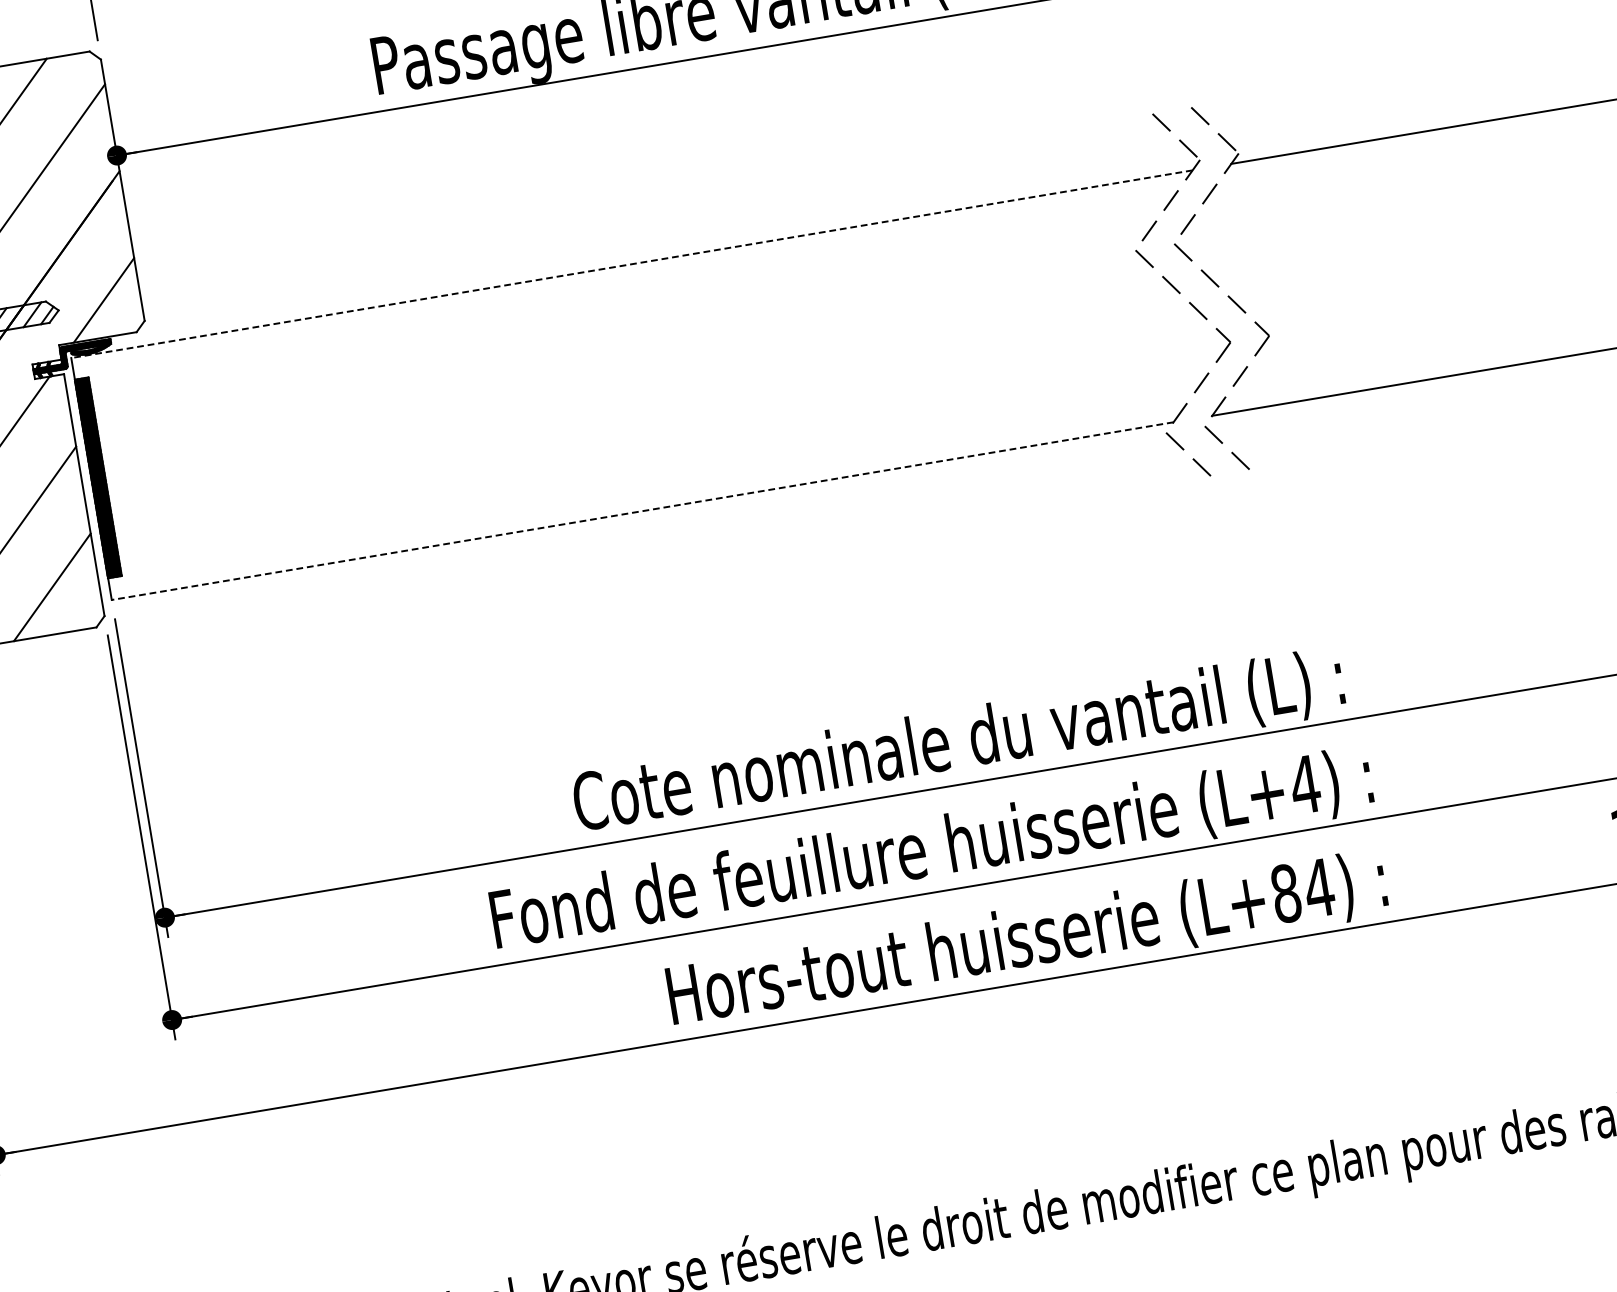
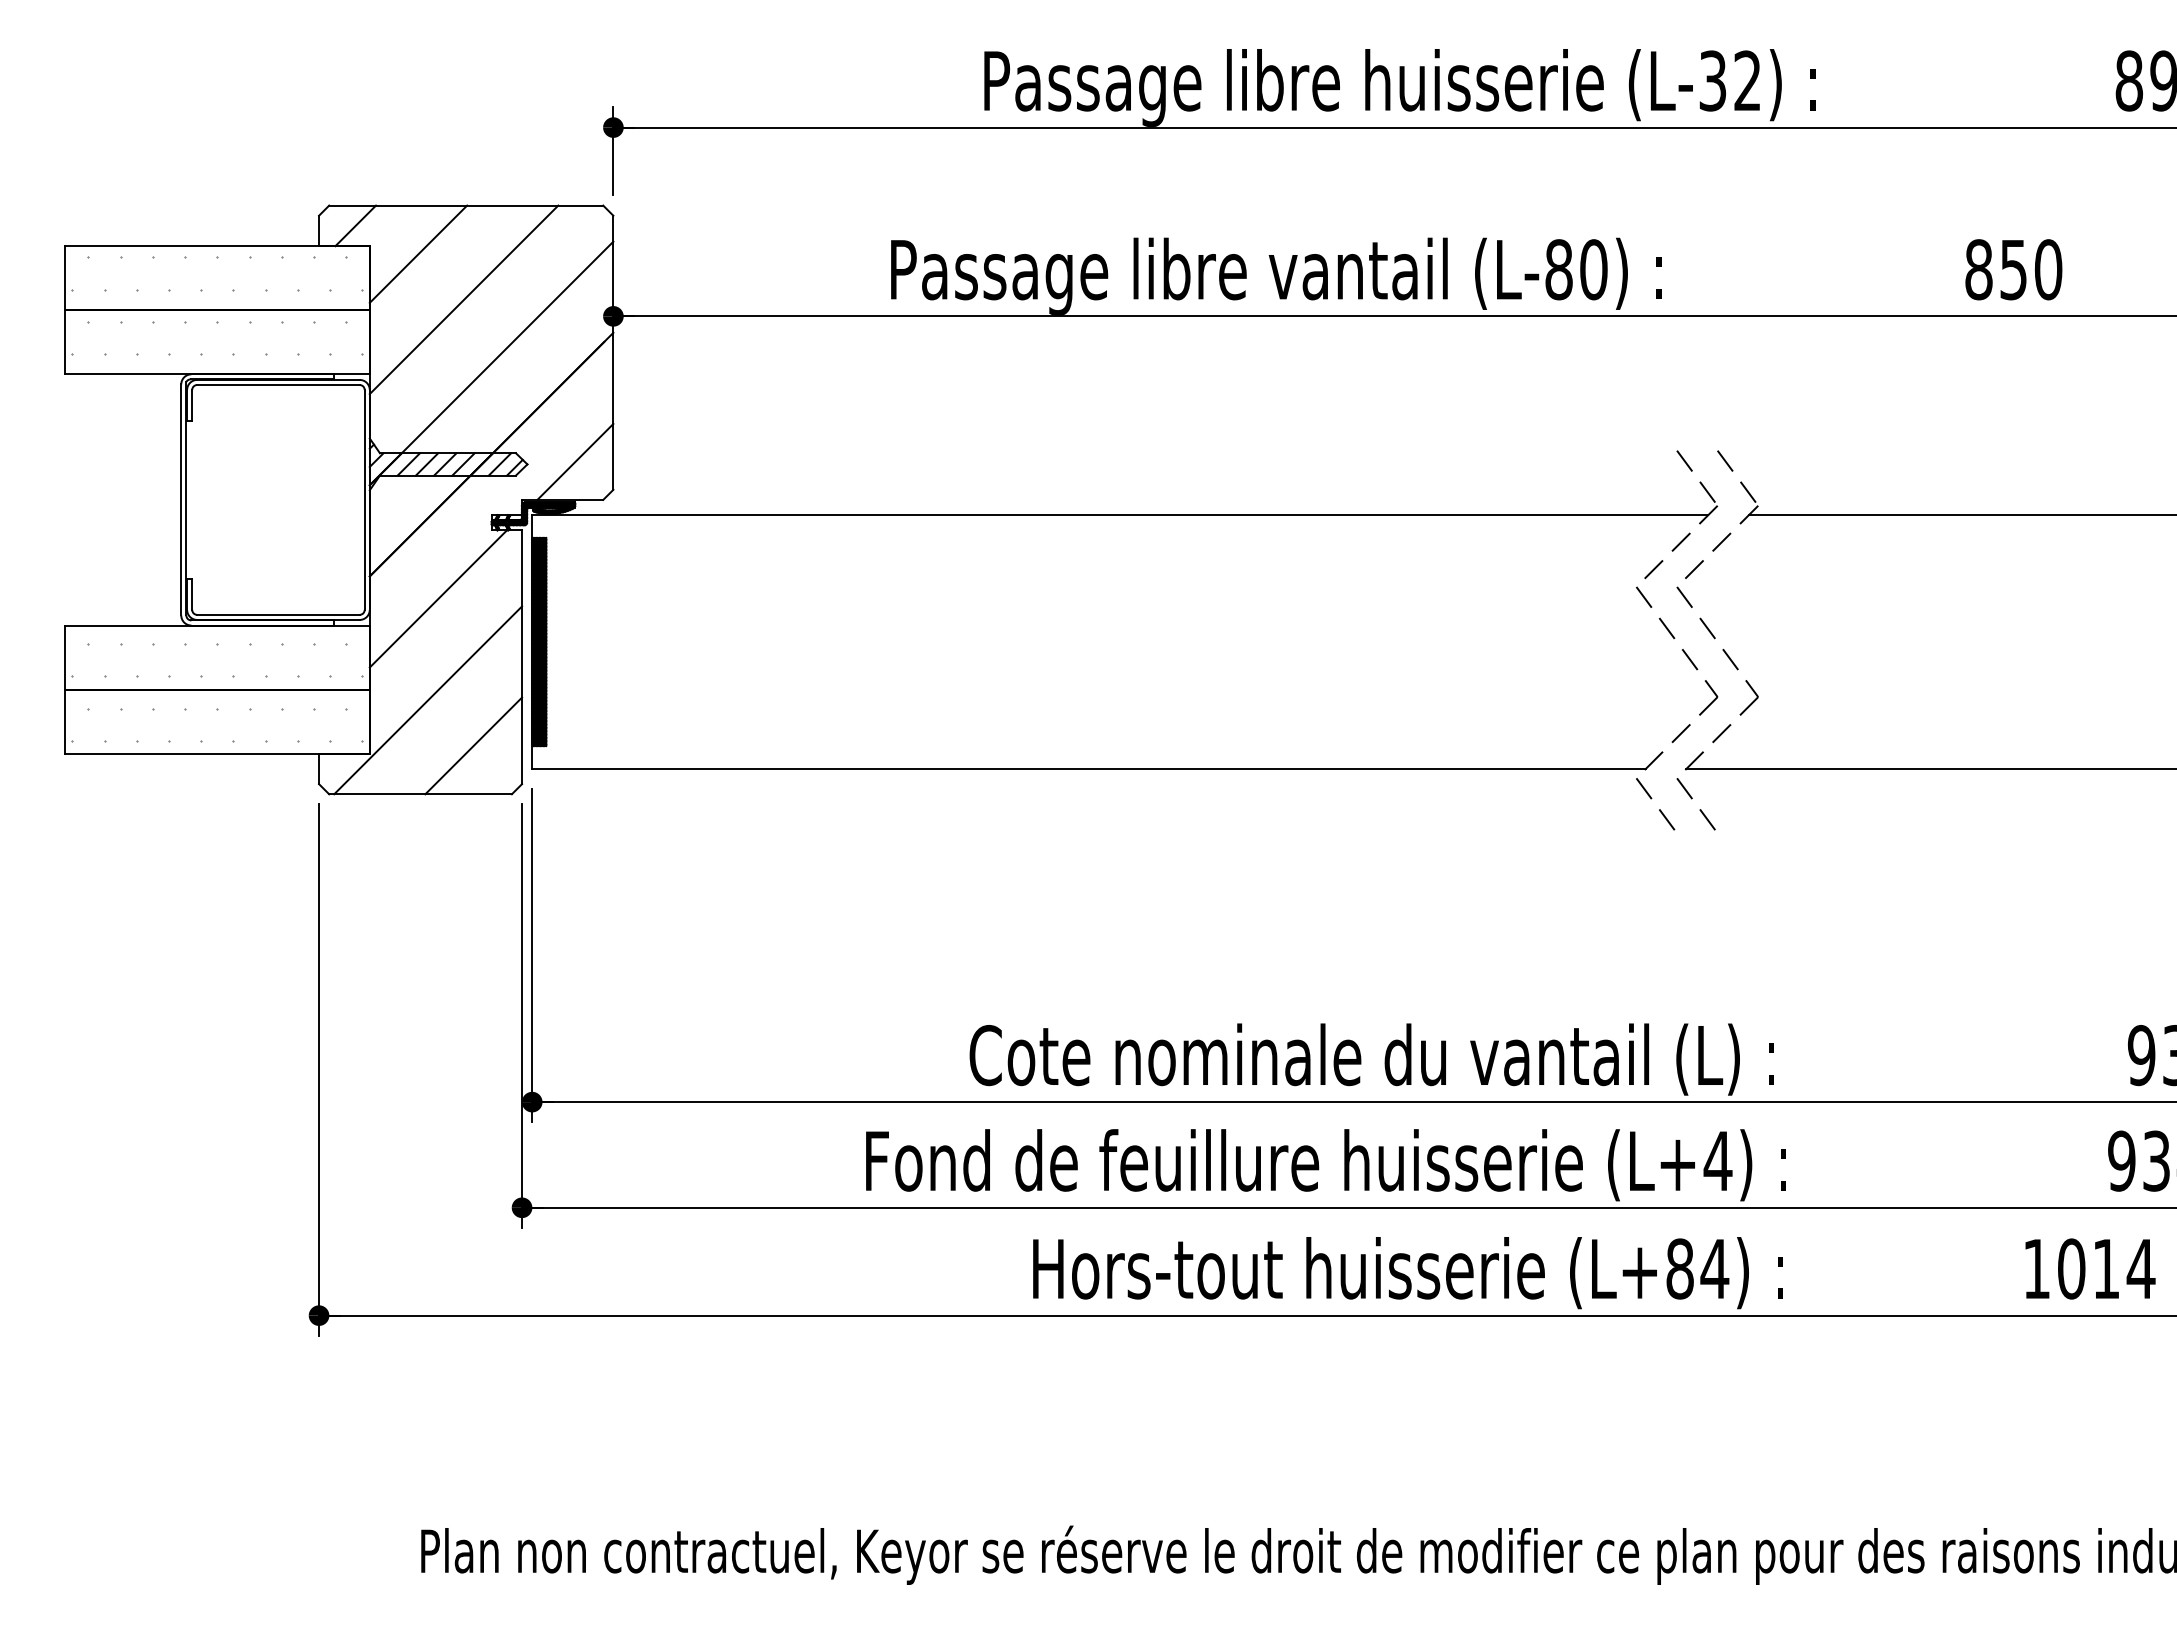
line: (631, 264) -> (1119, 515), dashed -> solid
line: (643, 510) -> (1089, 768), dashed -> solid

